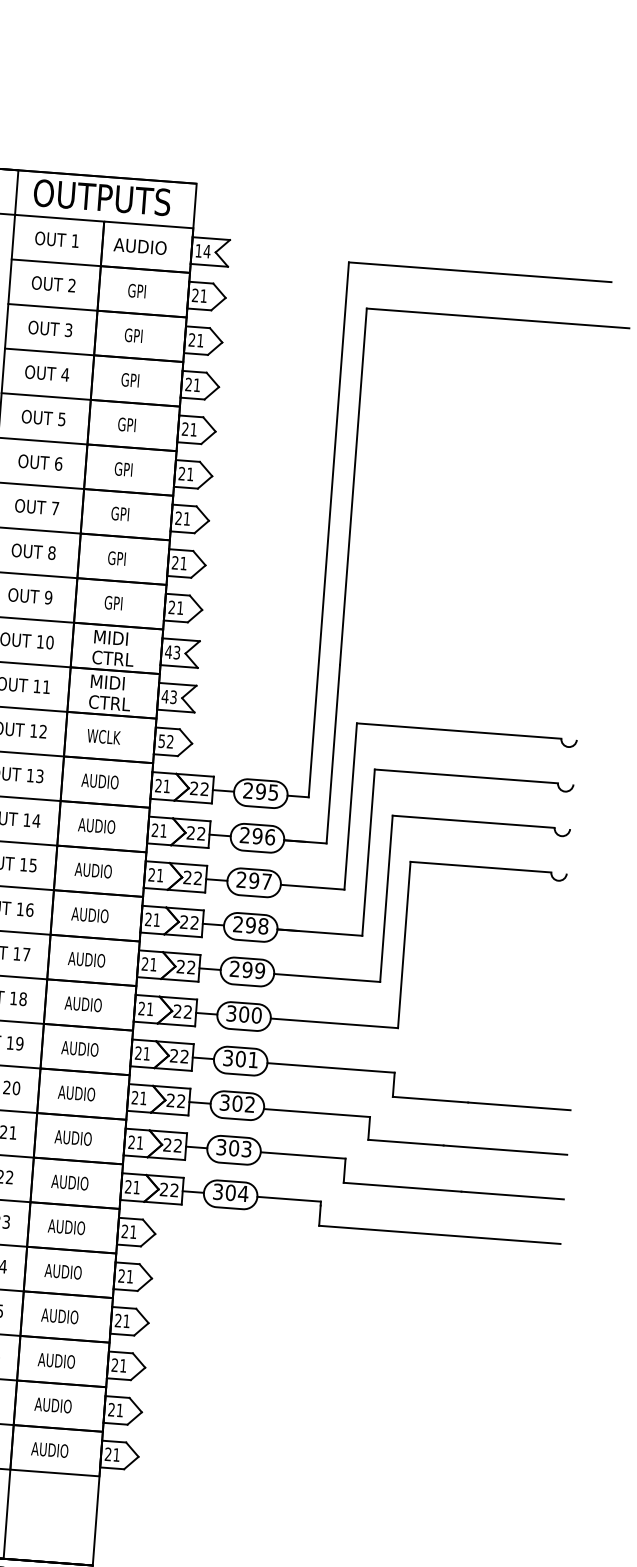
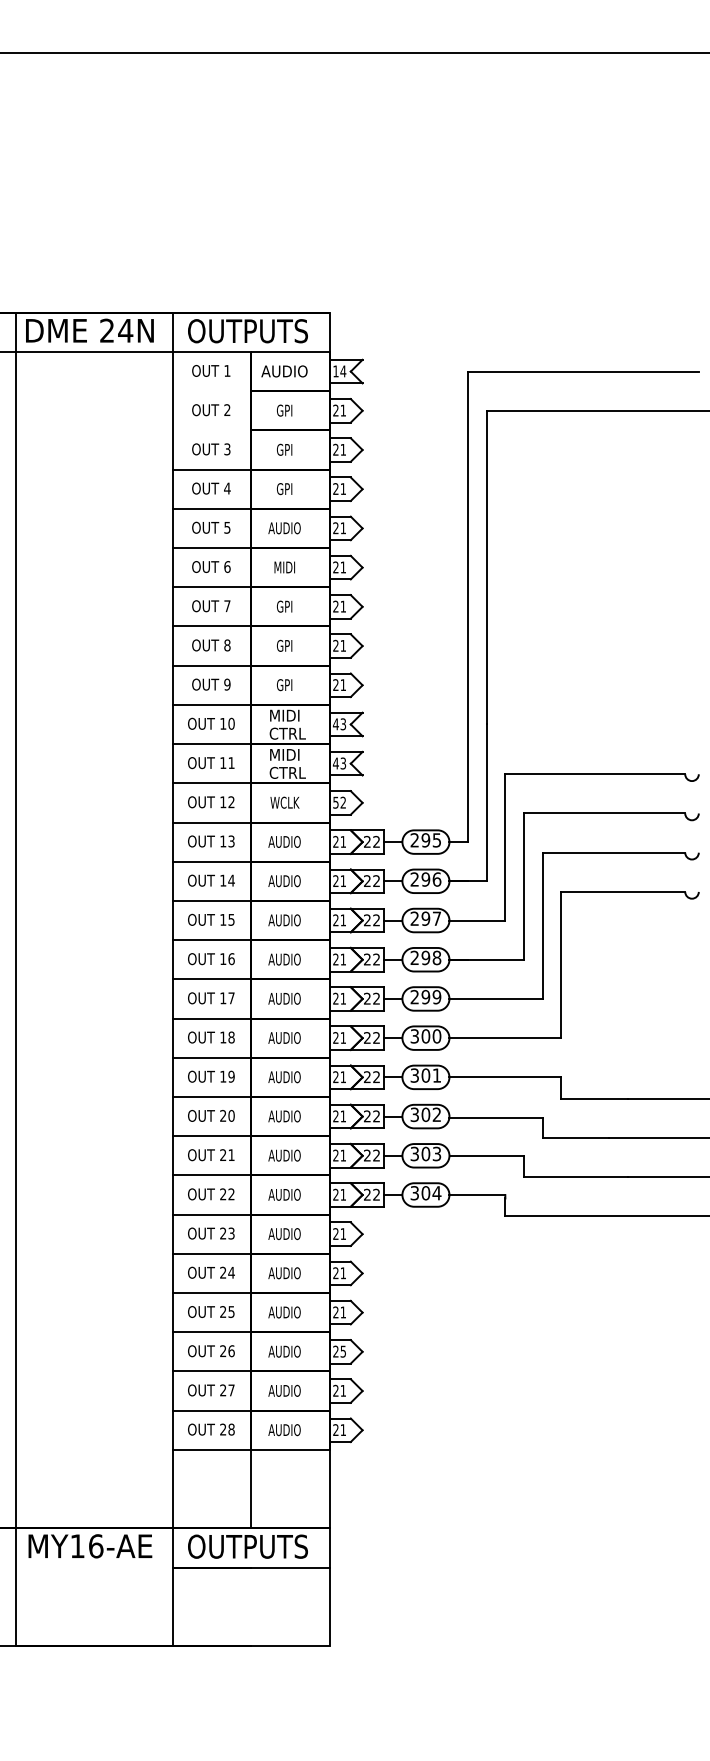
line: (55, 263) -> (211, 391), removed
line: (52, 307) -> (211, 430), removed
text: (126, 425) -> (284, 528), GPI -> AUDIO
text: (123, 469) -> (284, 567), GPI -> MIDI
text: (122, 1365) -> (342, 1351), 21 -> 25

